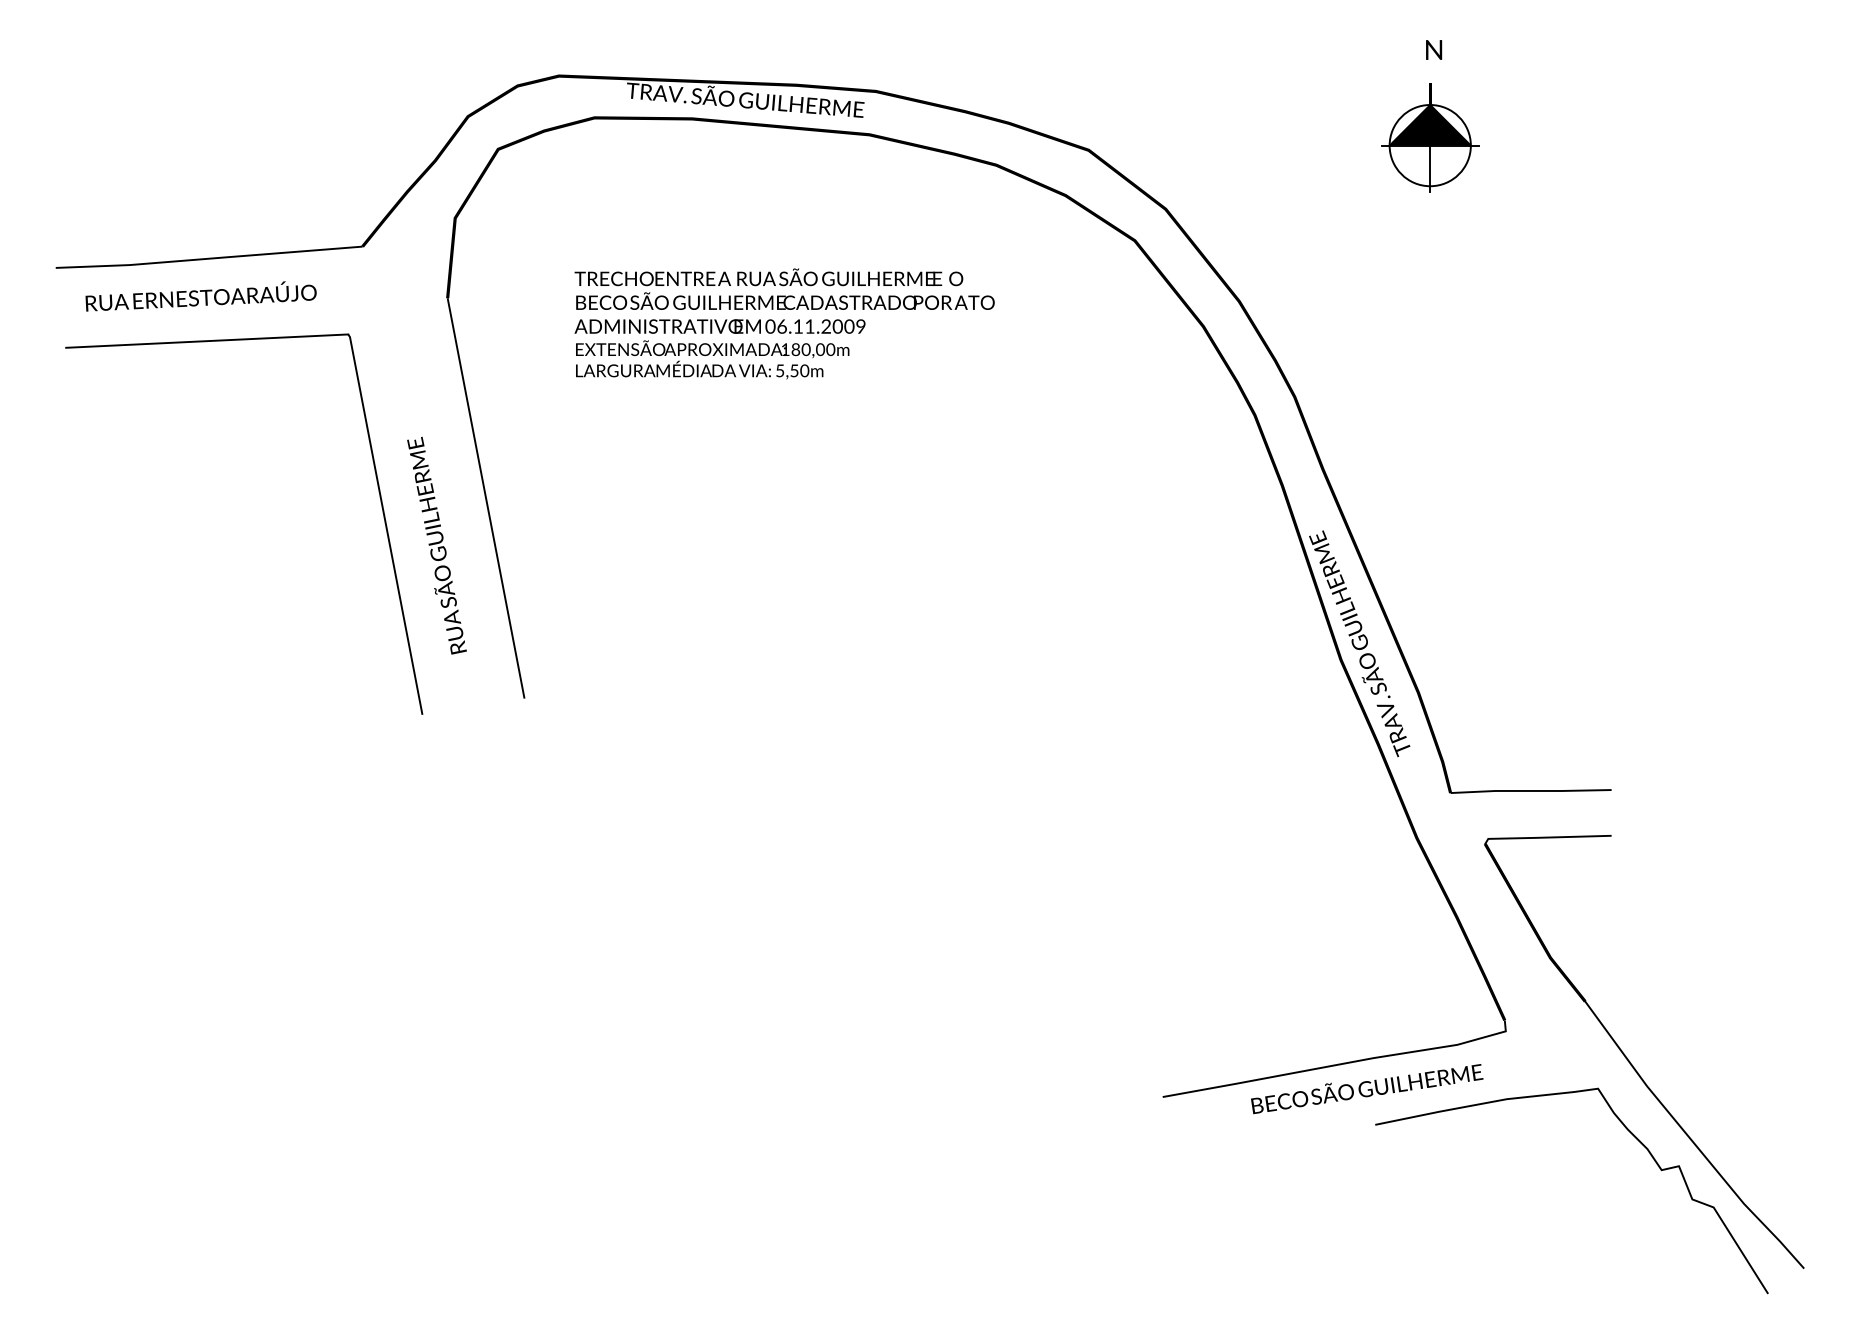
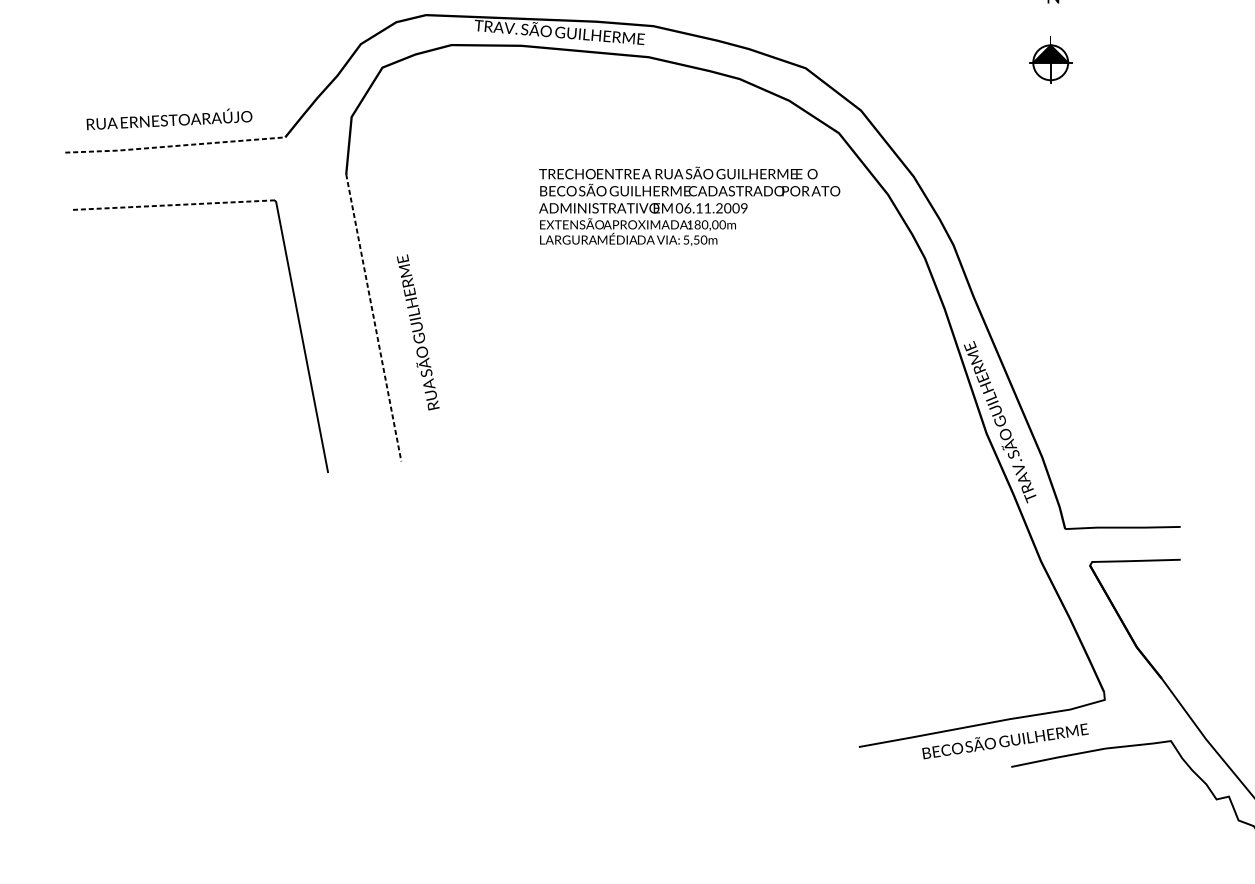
part: (1430, 137) -> (1050, 59), size x0.6
line: (210, 258) -> (176, 145), solid -> dashed
text: (200, 296) -> (169, 119), moved
text: (784, 323) -> (689, 206), moved
line: (206, 341) -> (173, 205), solid -> dashed
line: (486, 498) -> (374, 317), solid -> dashed
text: (436, 545) -> (417, 332), moved

